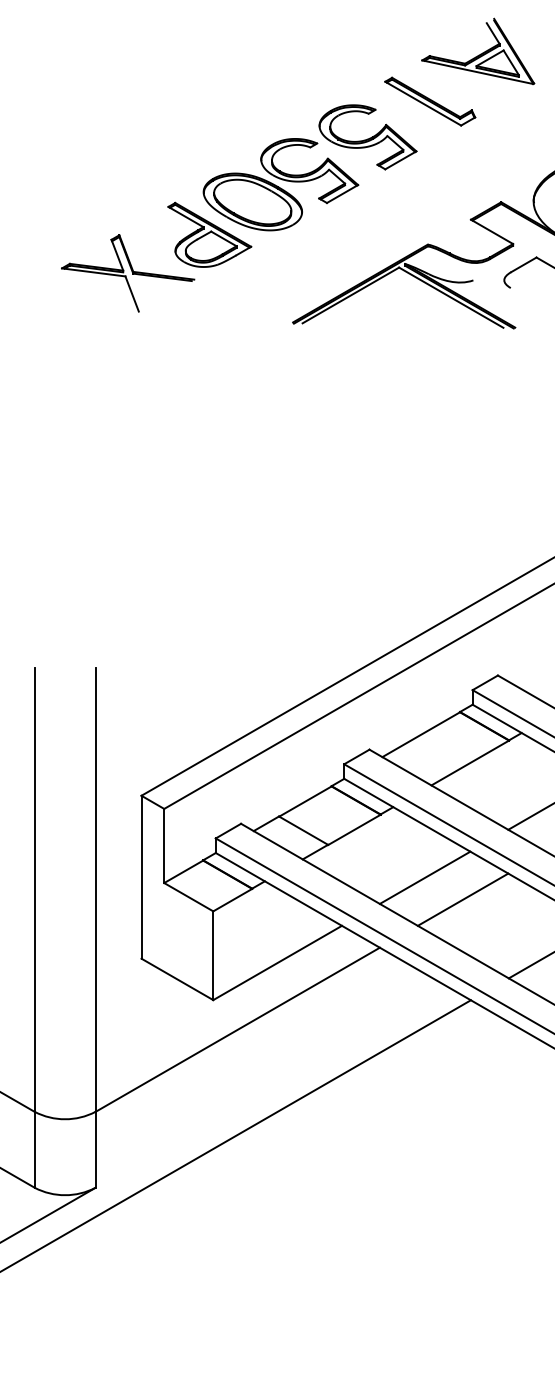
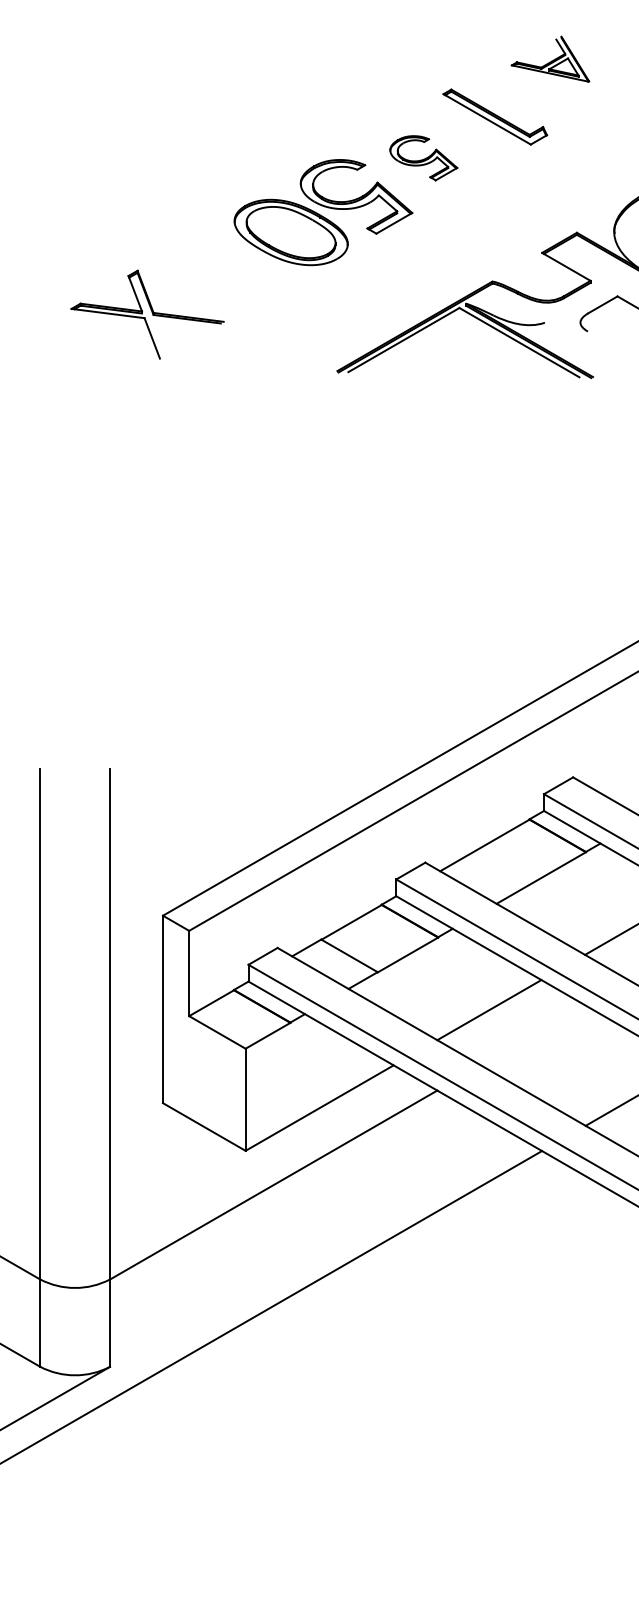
part: (478, 50) -> (550, 58), size x0.6
part: (367, 137) -> (423, 158), size x0.6
part: (209, 235) -> (241, 270), removed
line: (462, 899) -> (532, 1035), removed

